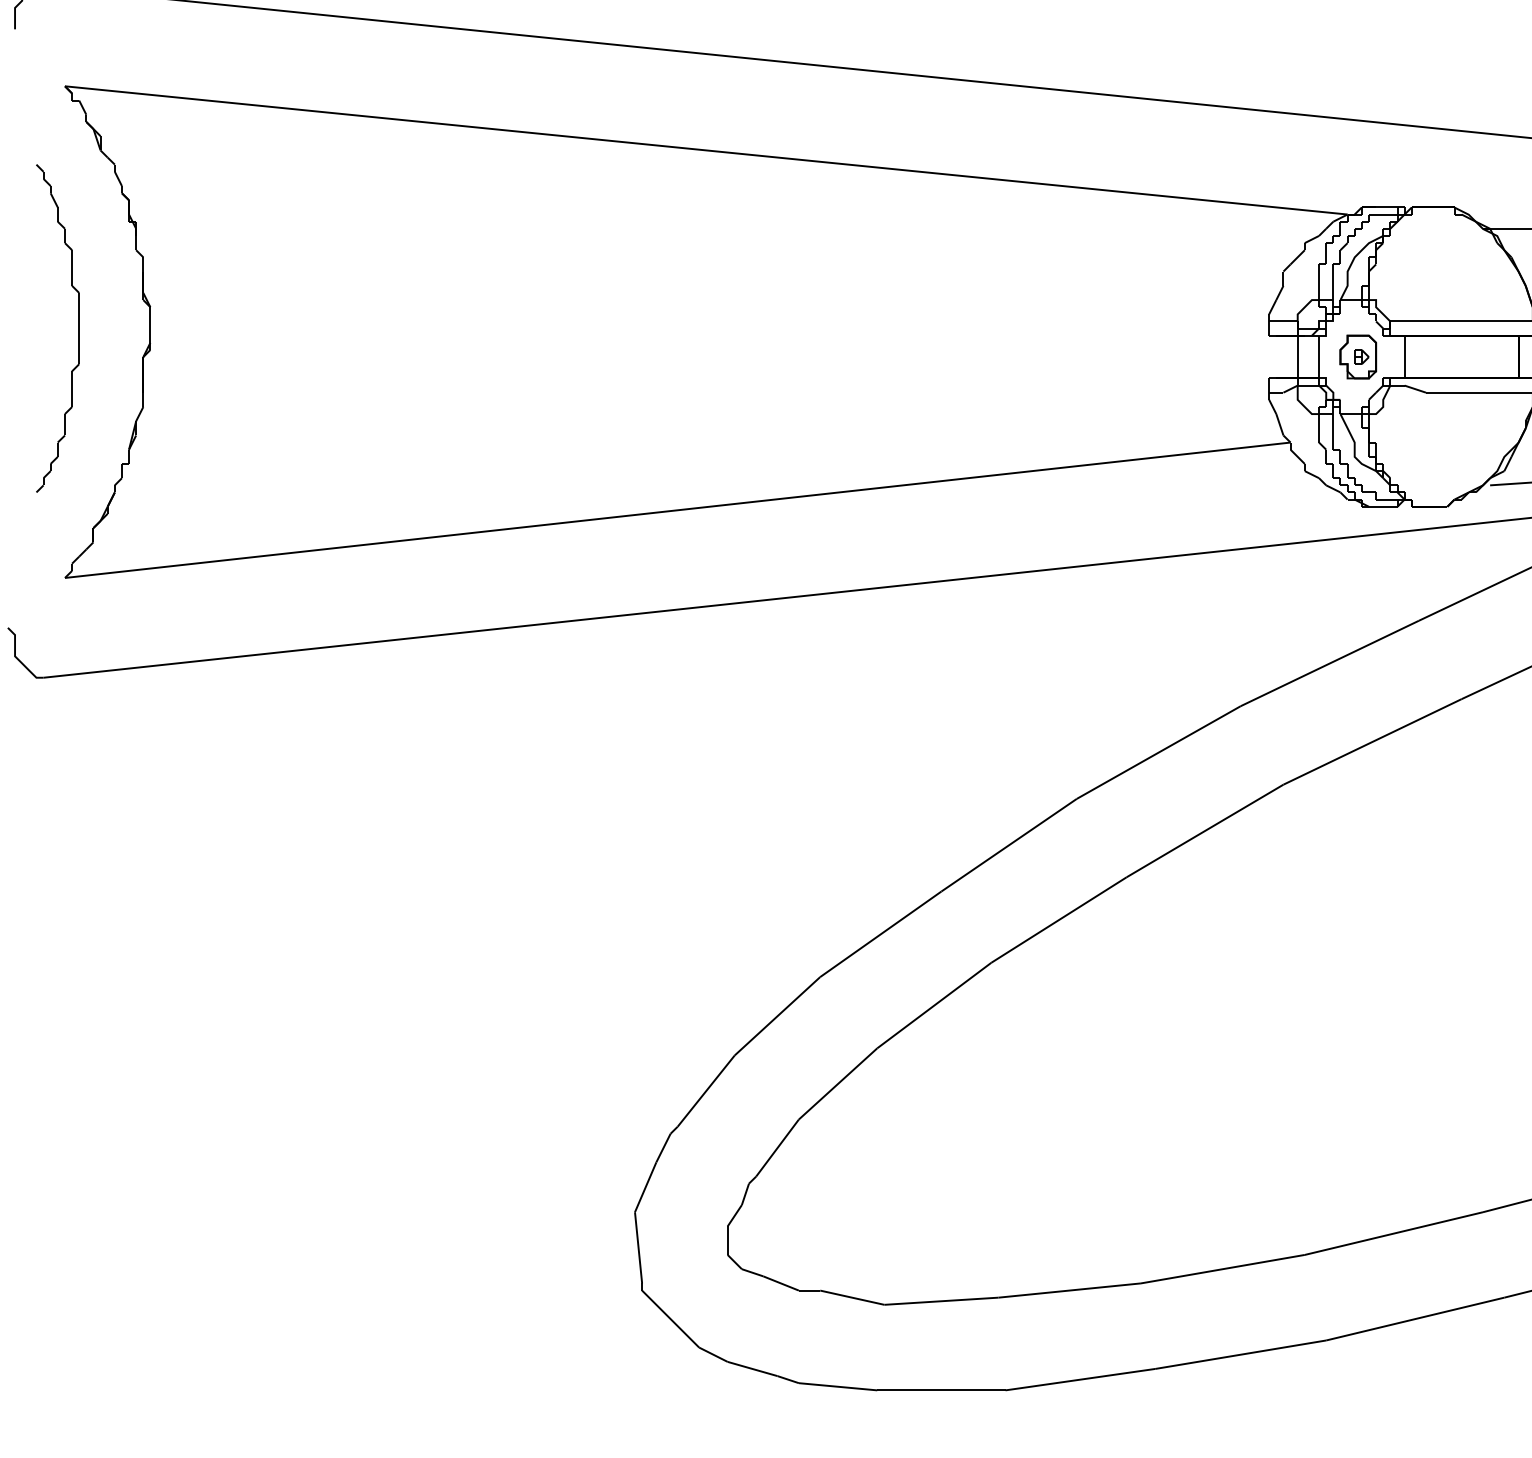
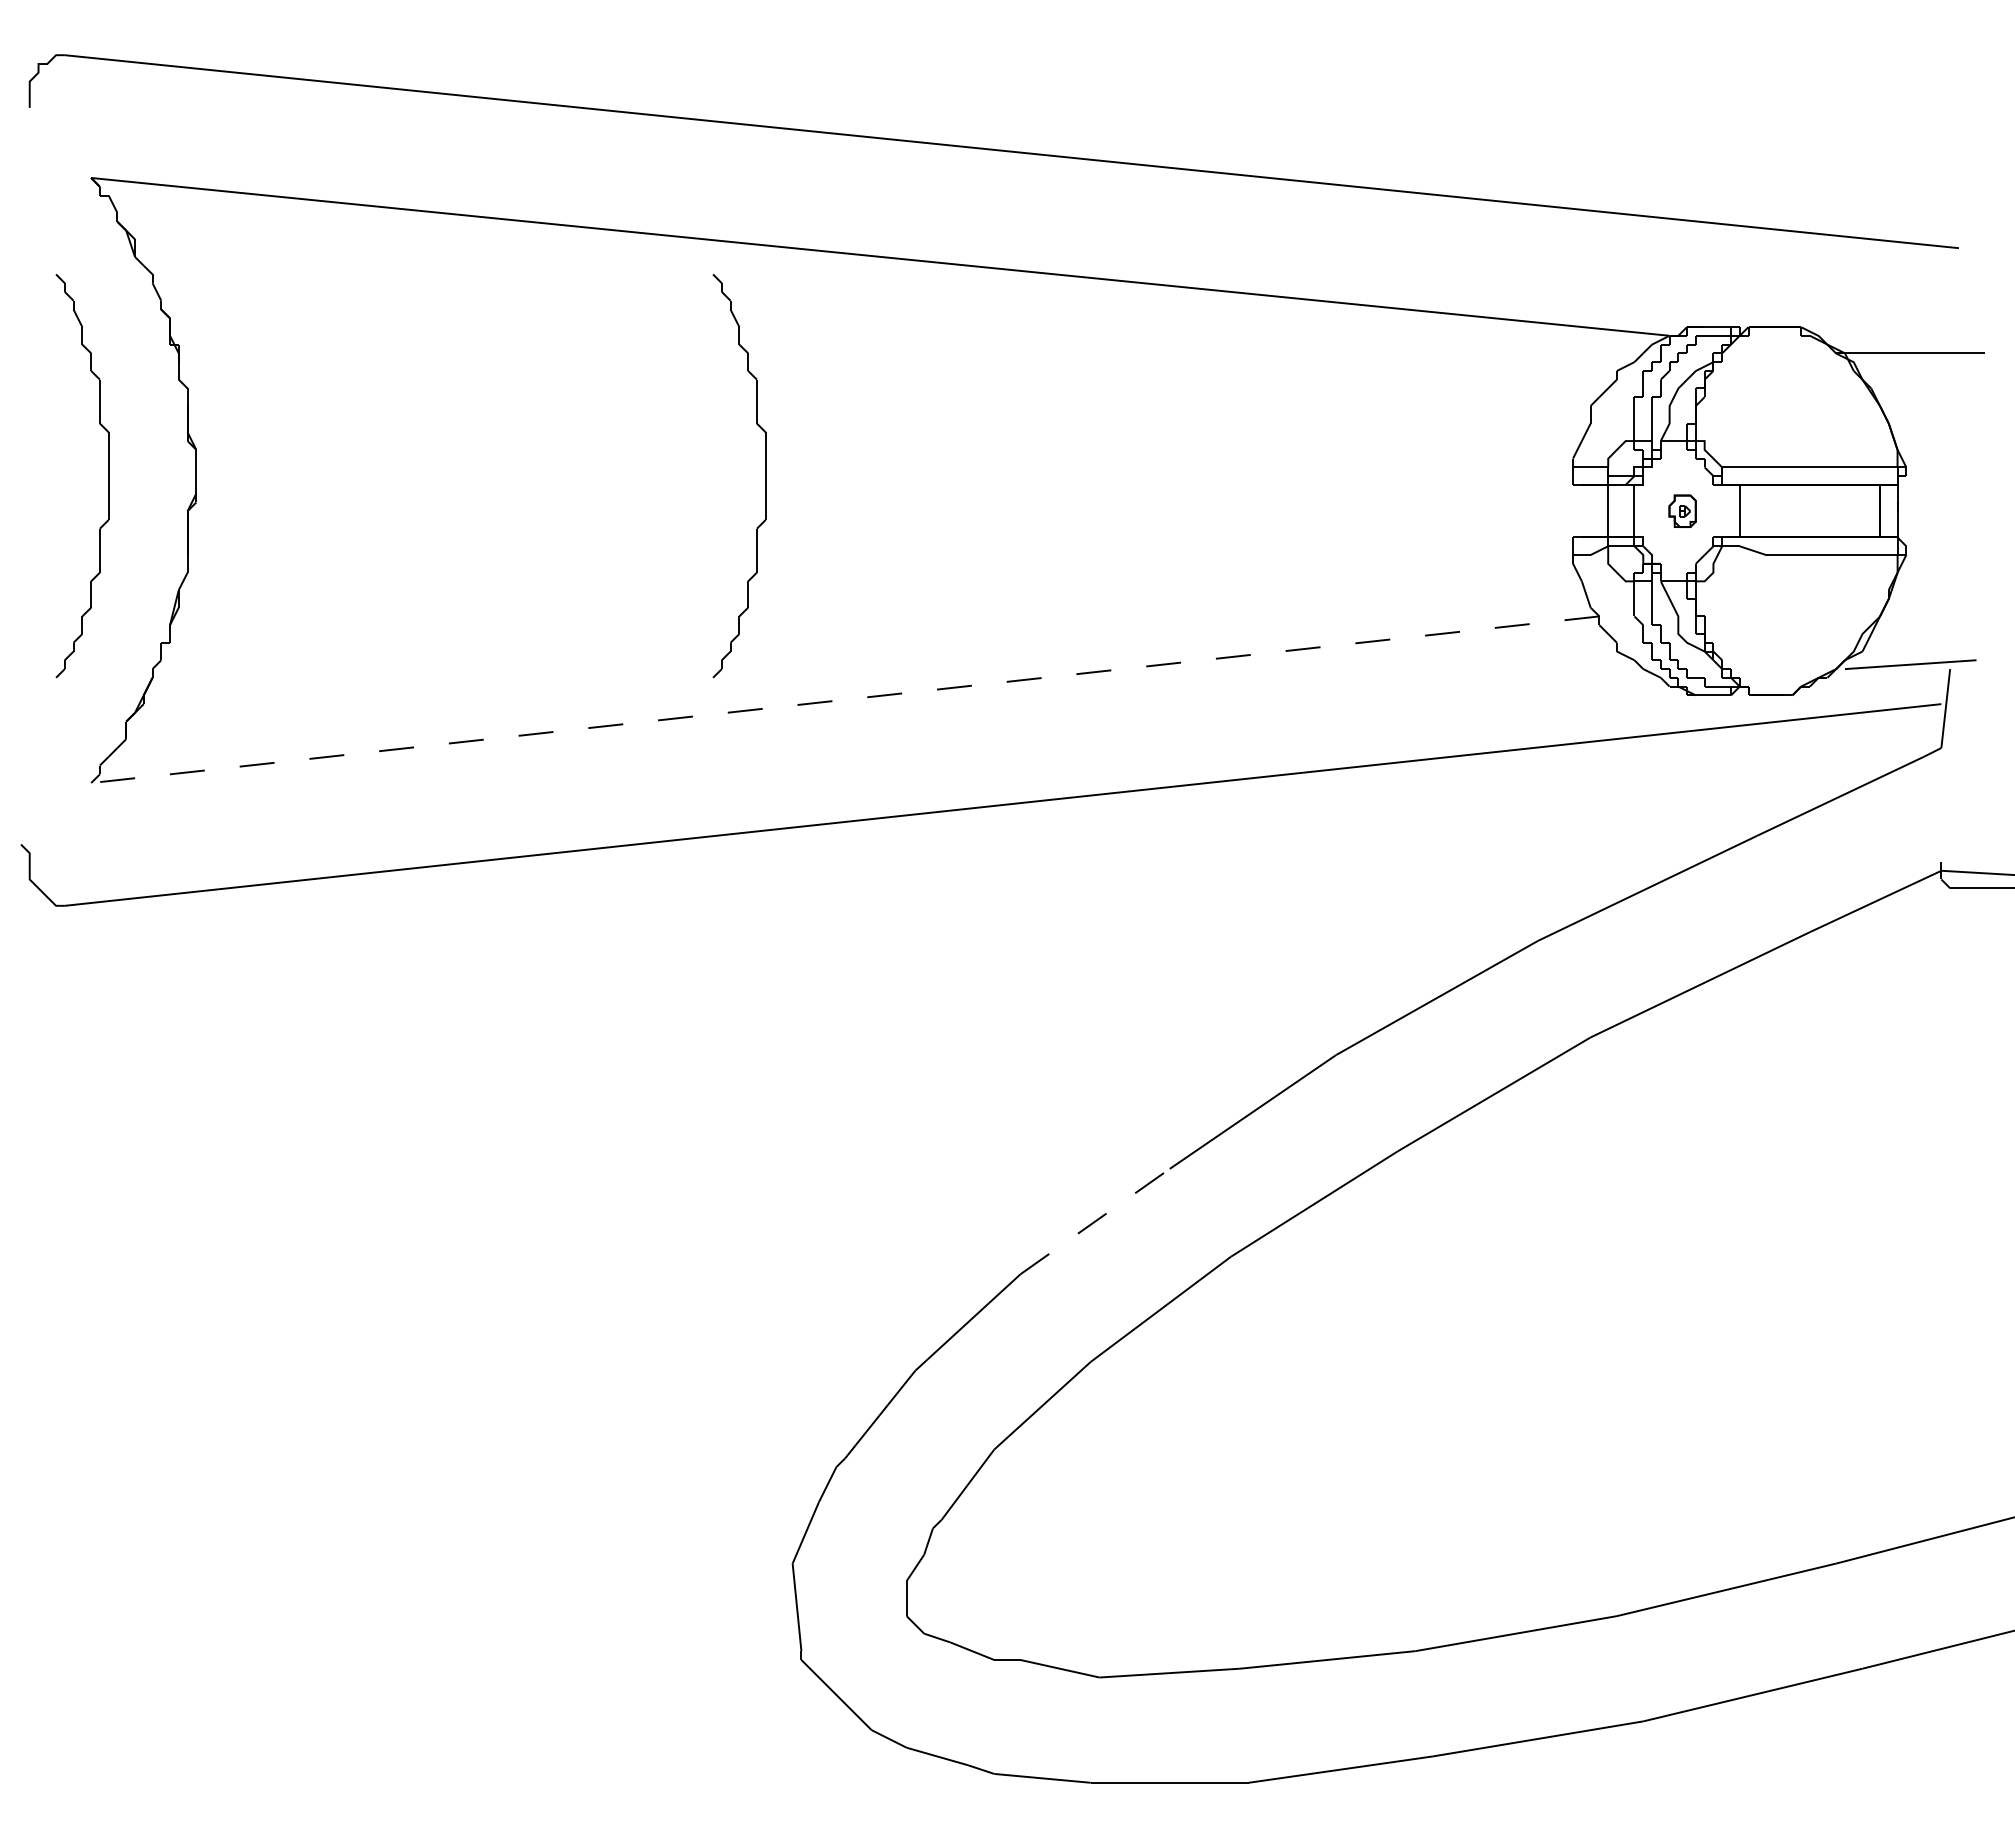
part: (612, 328) -> (765, 476), added
part: (1358, 357) -> (1682, 511), size x0.6
line: (677, 510) -> (845, 699), solid -> dashed
line: (881, 934) -> (1095, 1221), solid -> dashed

